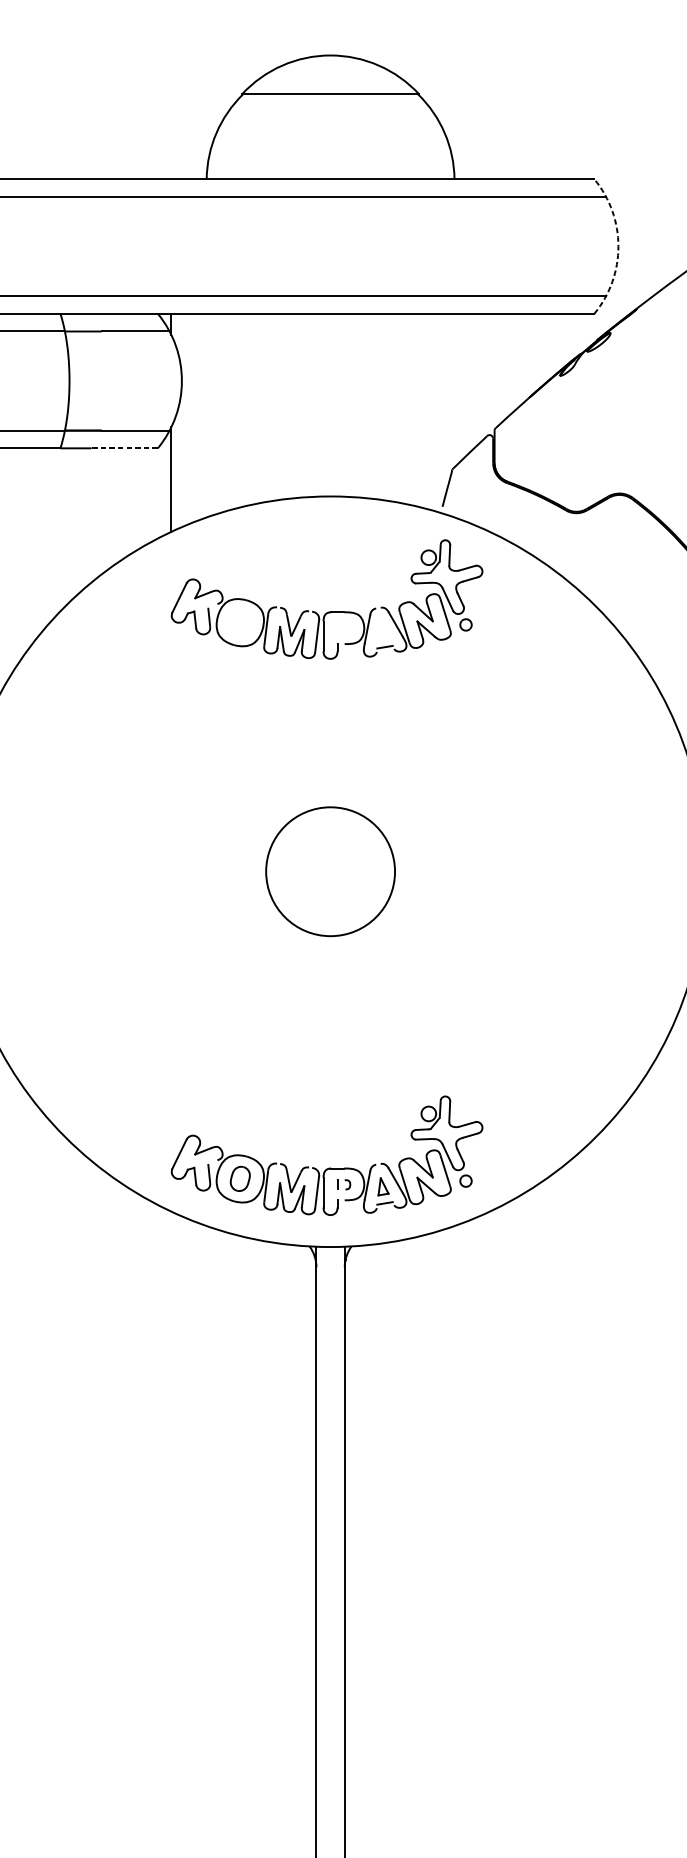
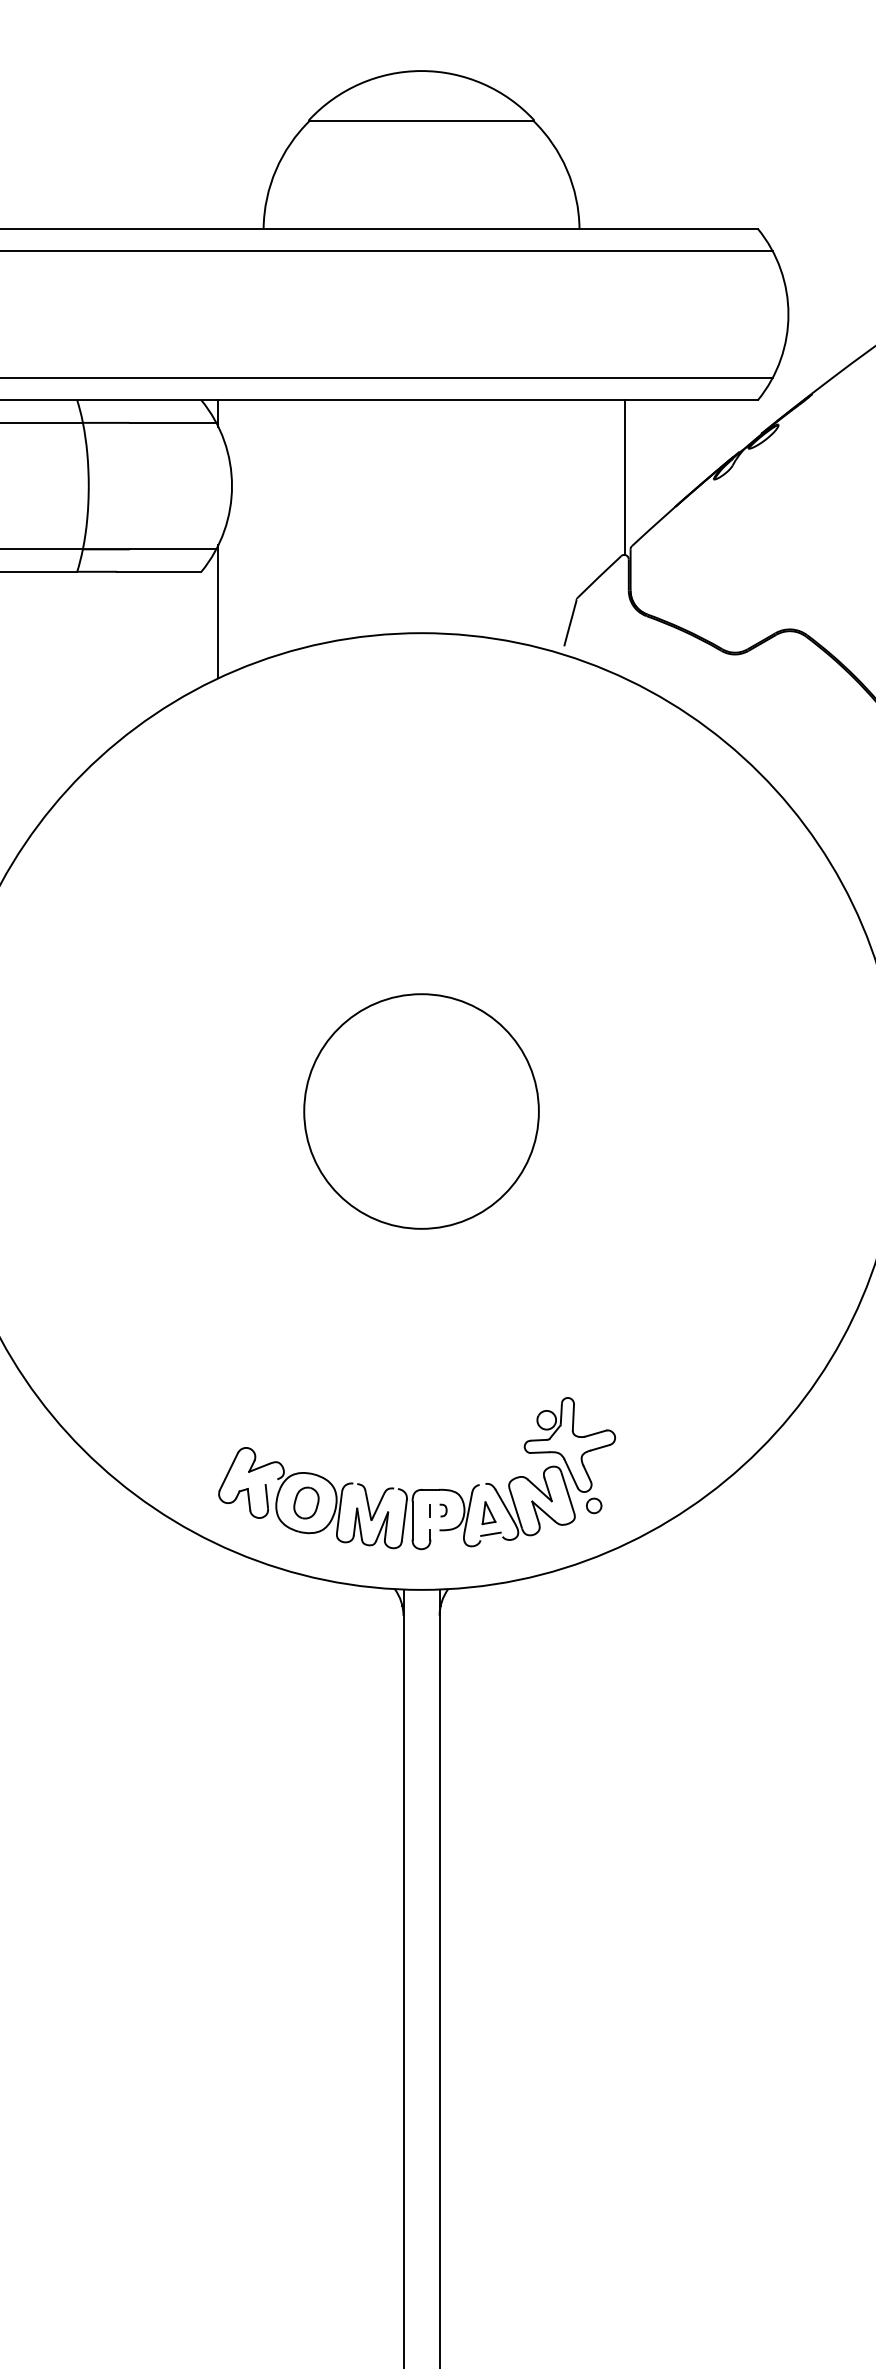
arc: (618, 246) -> (788, 314), dashed -> solid
line: (489, 374) -> (624, 477), added
line: (124, 448) -> (158, 571), dashed -> solid
part: (327, 612) -> (417, 780), removed
circle: (330, 871) -> (421, 1111), size x1.43

